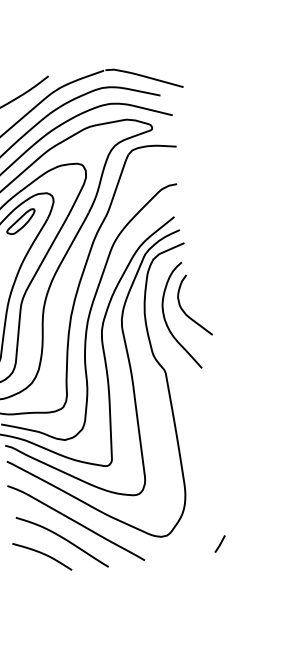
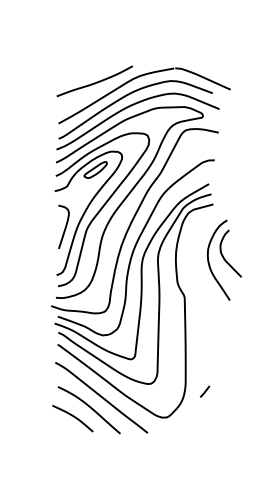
part: (184, 315) -> (223, 259), moved
line: (219, 543) -> (204, 391), moved

